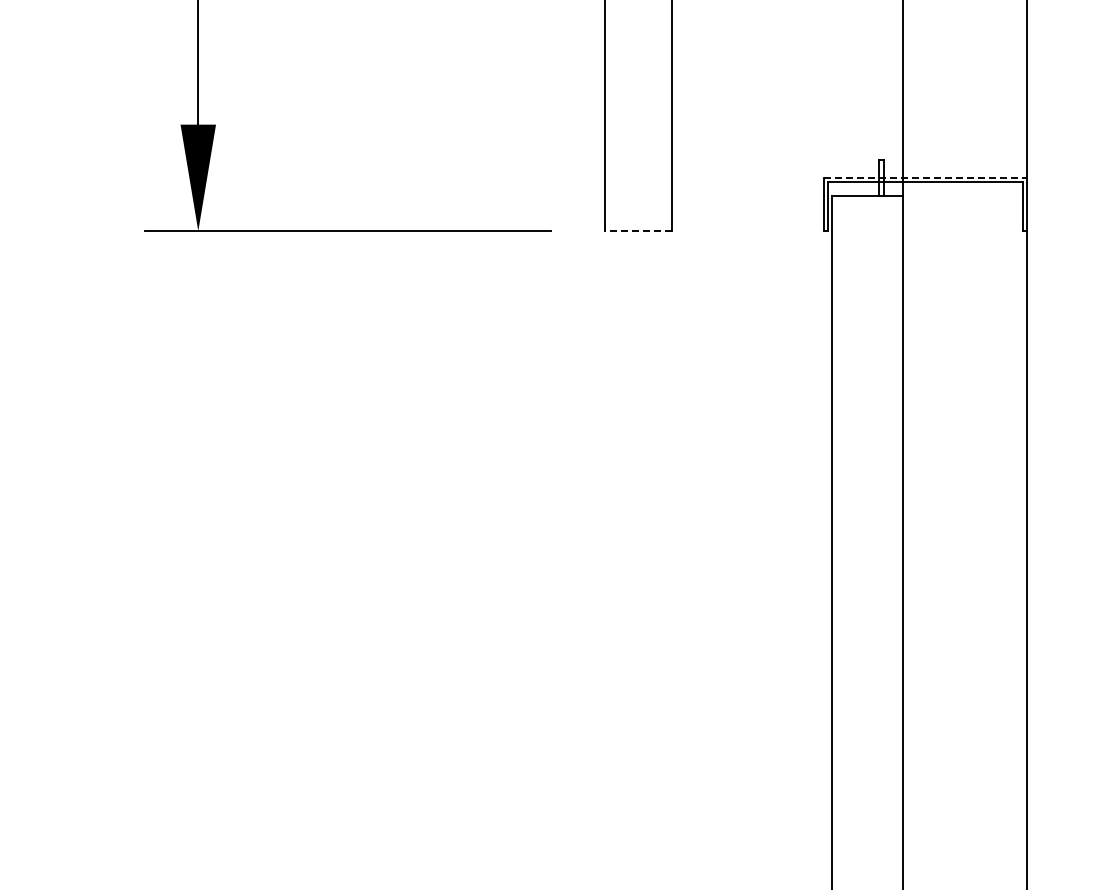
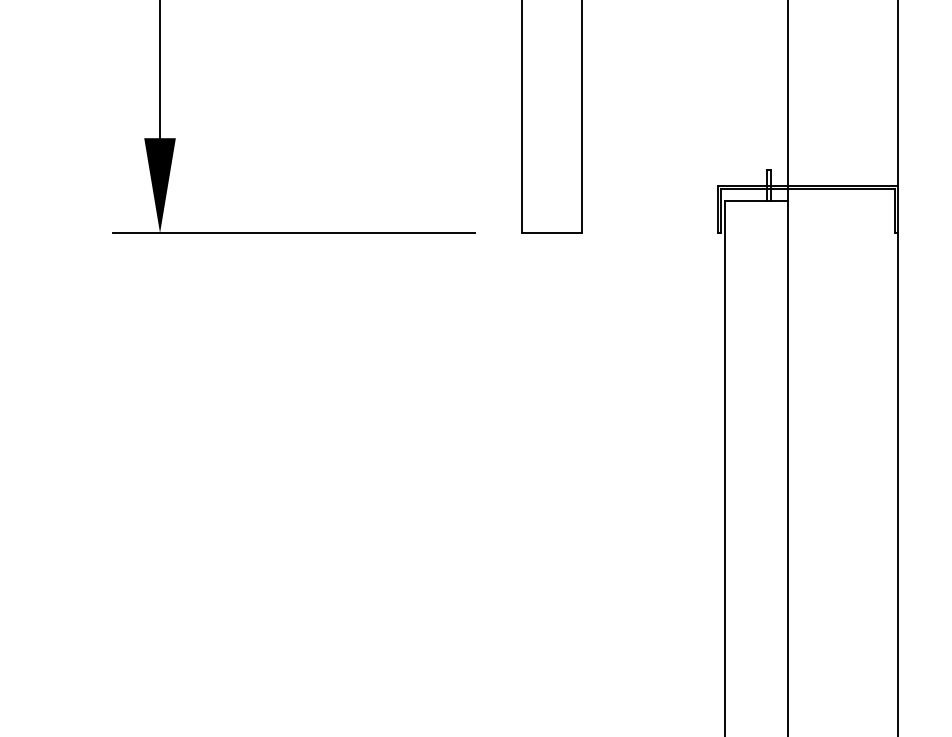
line: (925, 177) -> (807, 185), dashed -> solid
line: (638, 231) -> (552, 233), dashed -> solid

